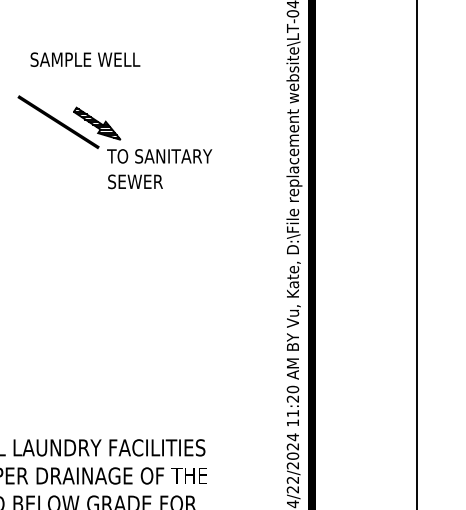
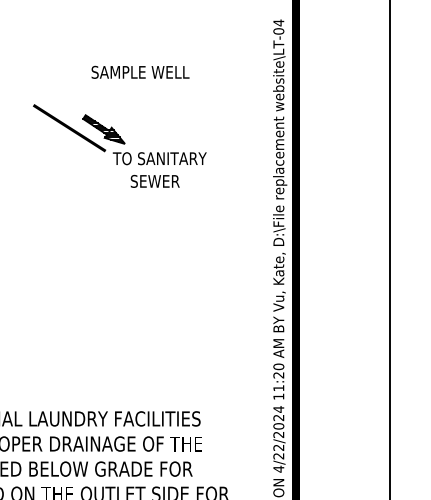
text: (85, 58) -> (140, 71), moved
text: (134, 180) -> (154, 180), moved

